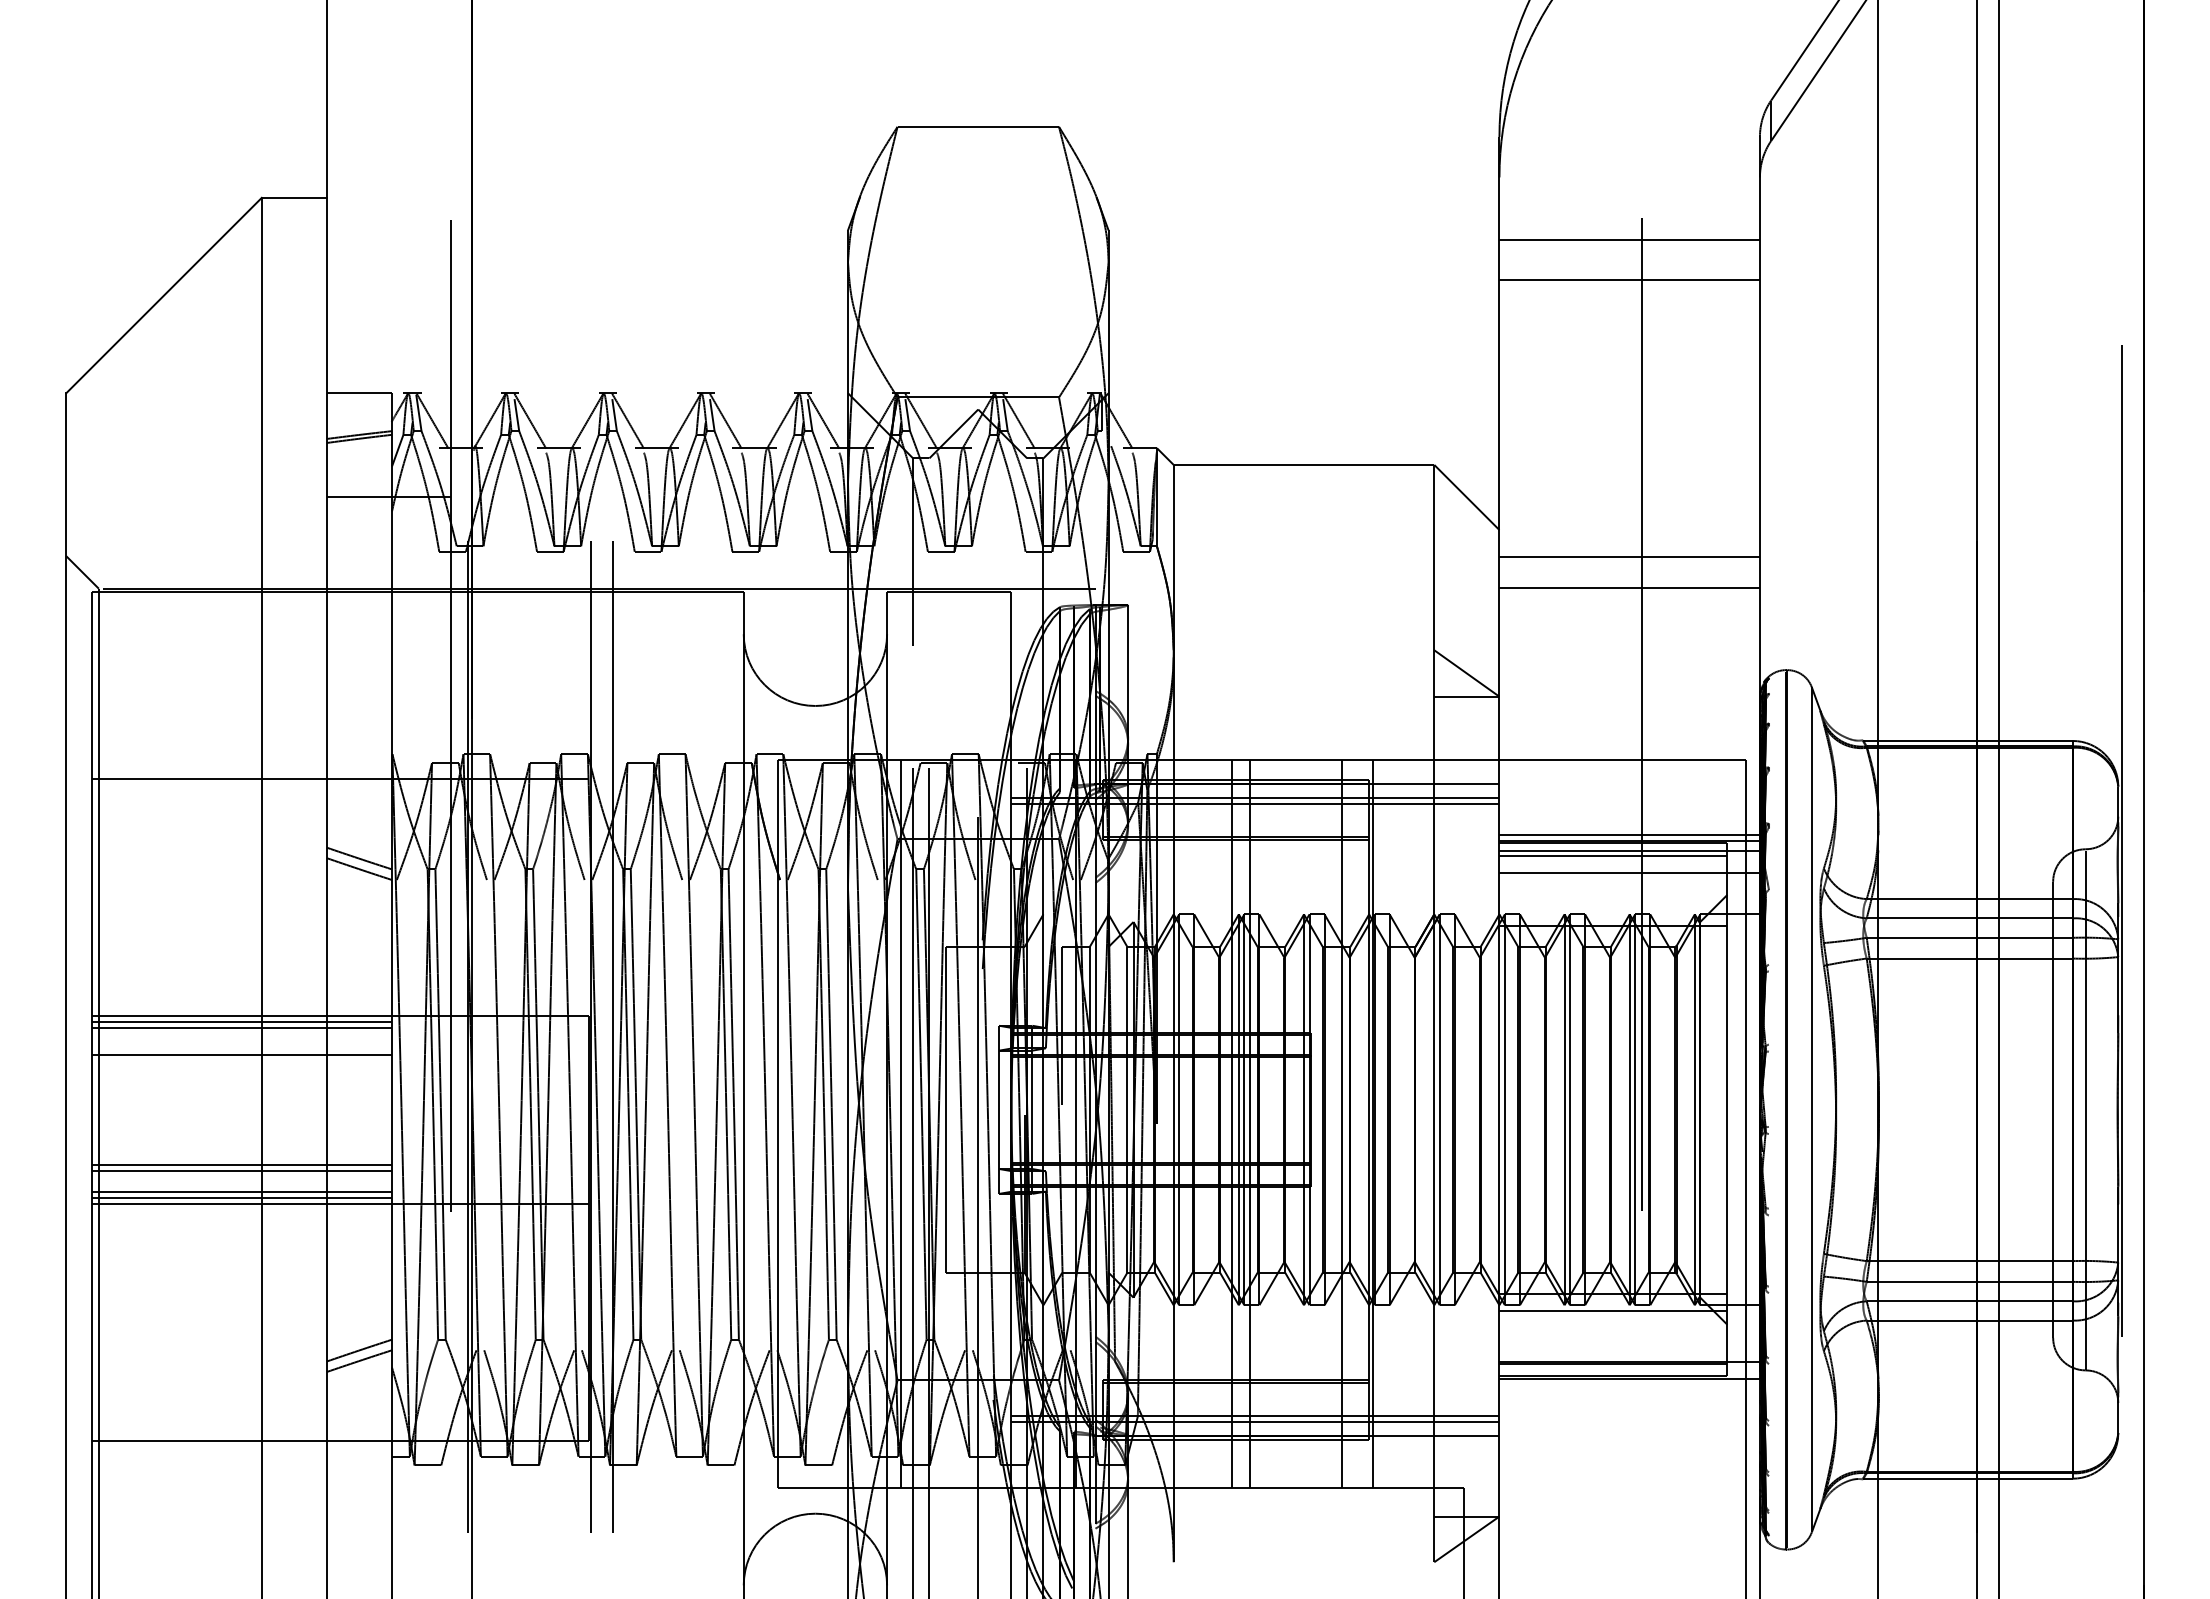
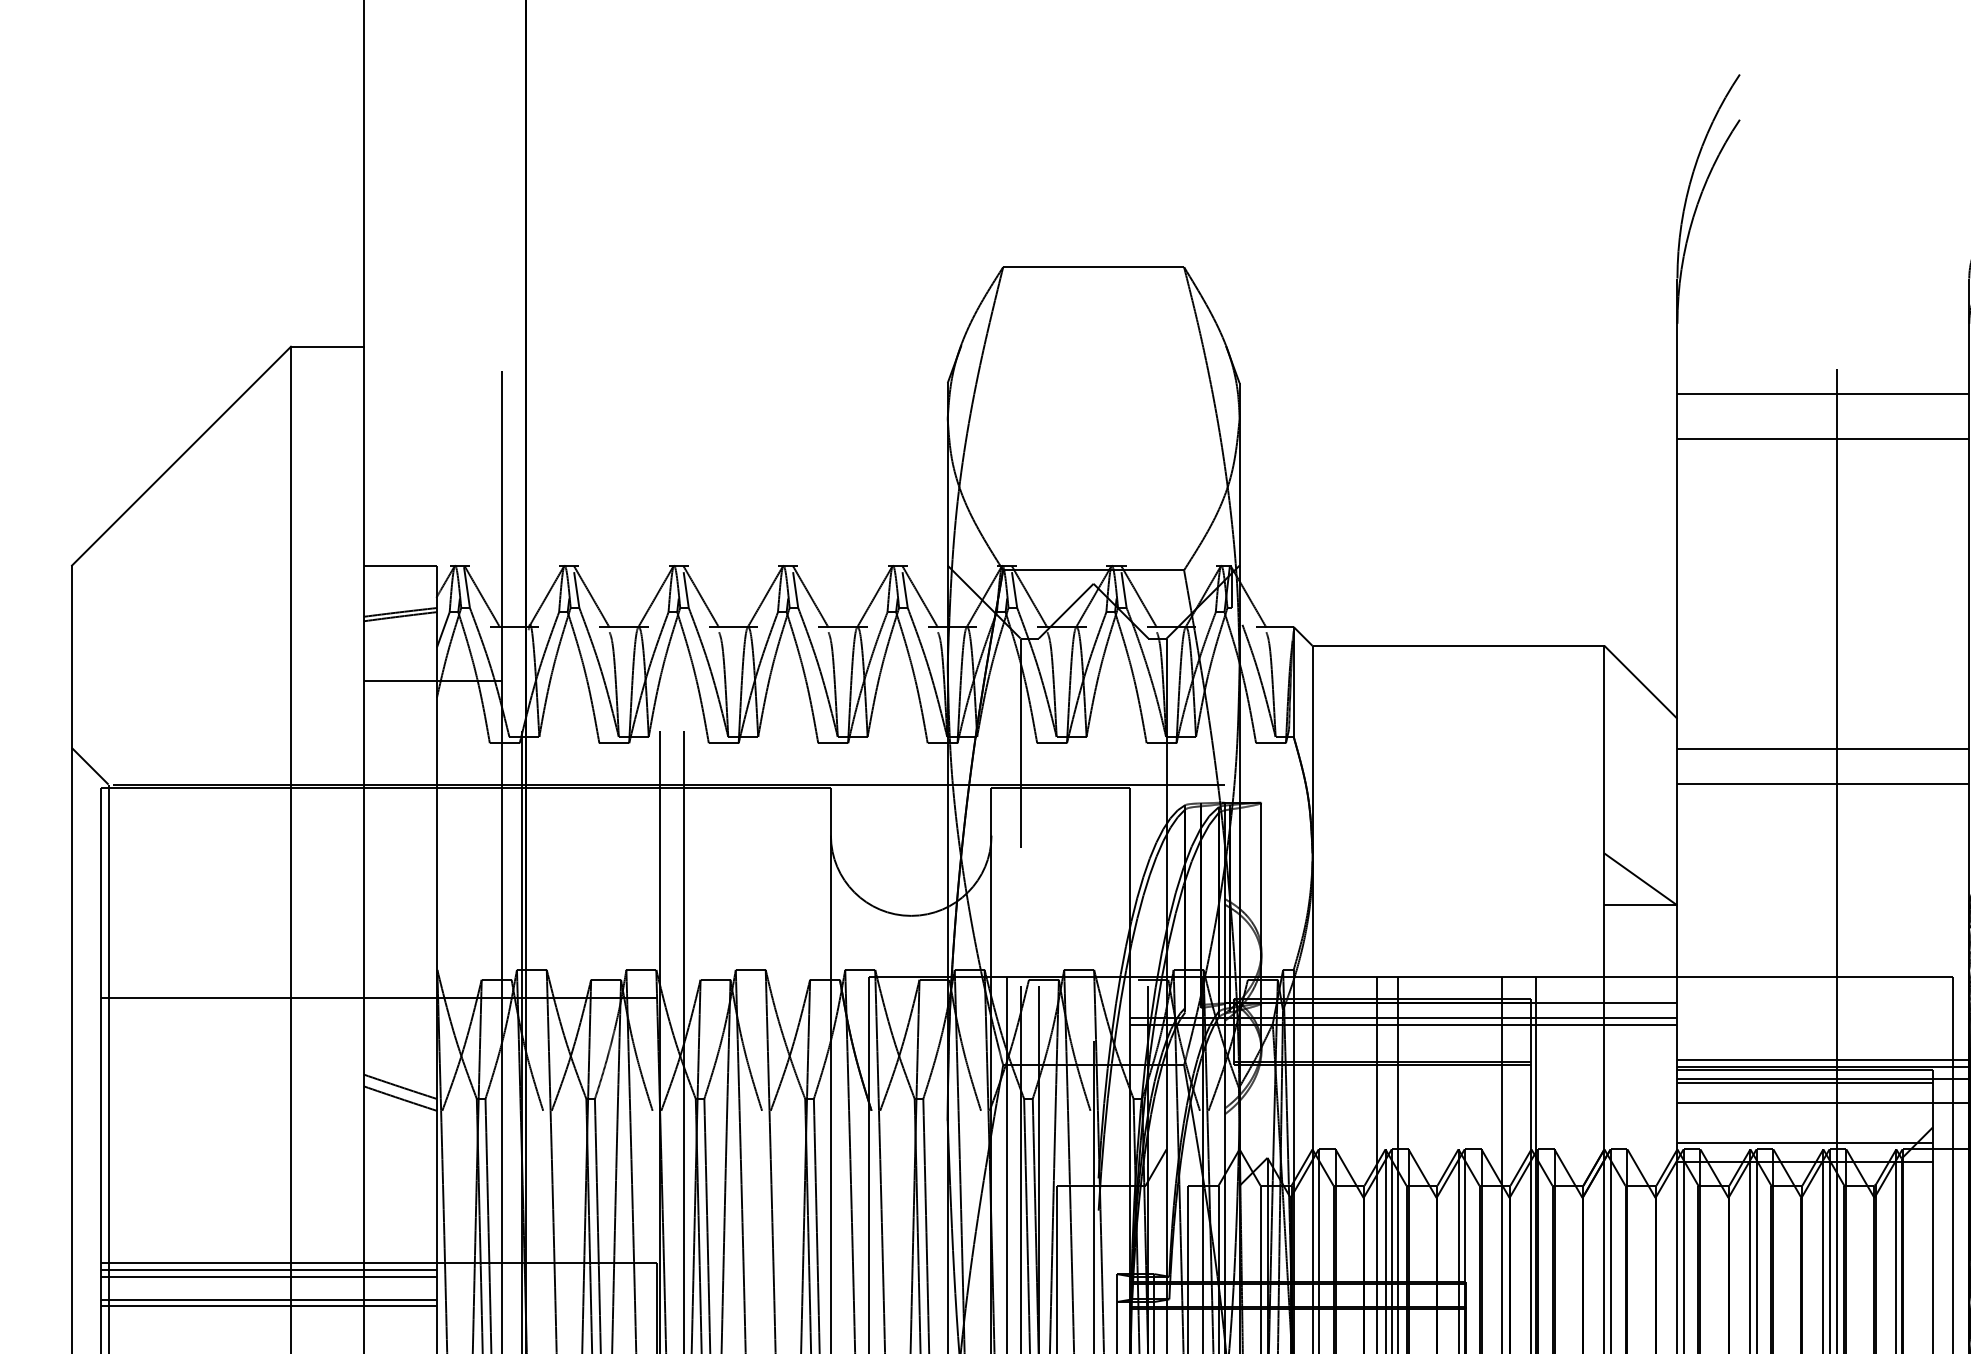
line: (1613, 908) -> (1805, 1142), added
line: (242, 1048) -> (269, 1299), added

